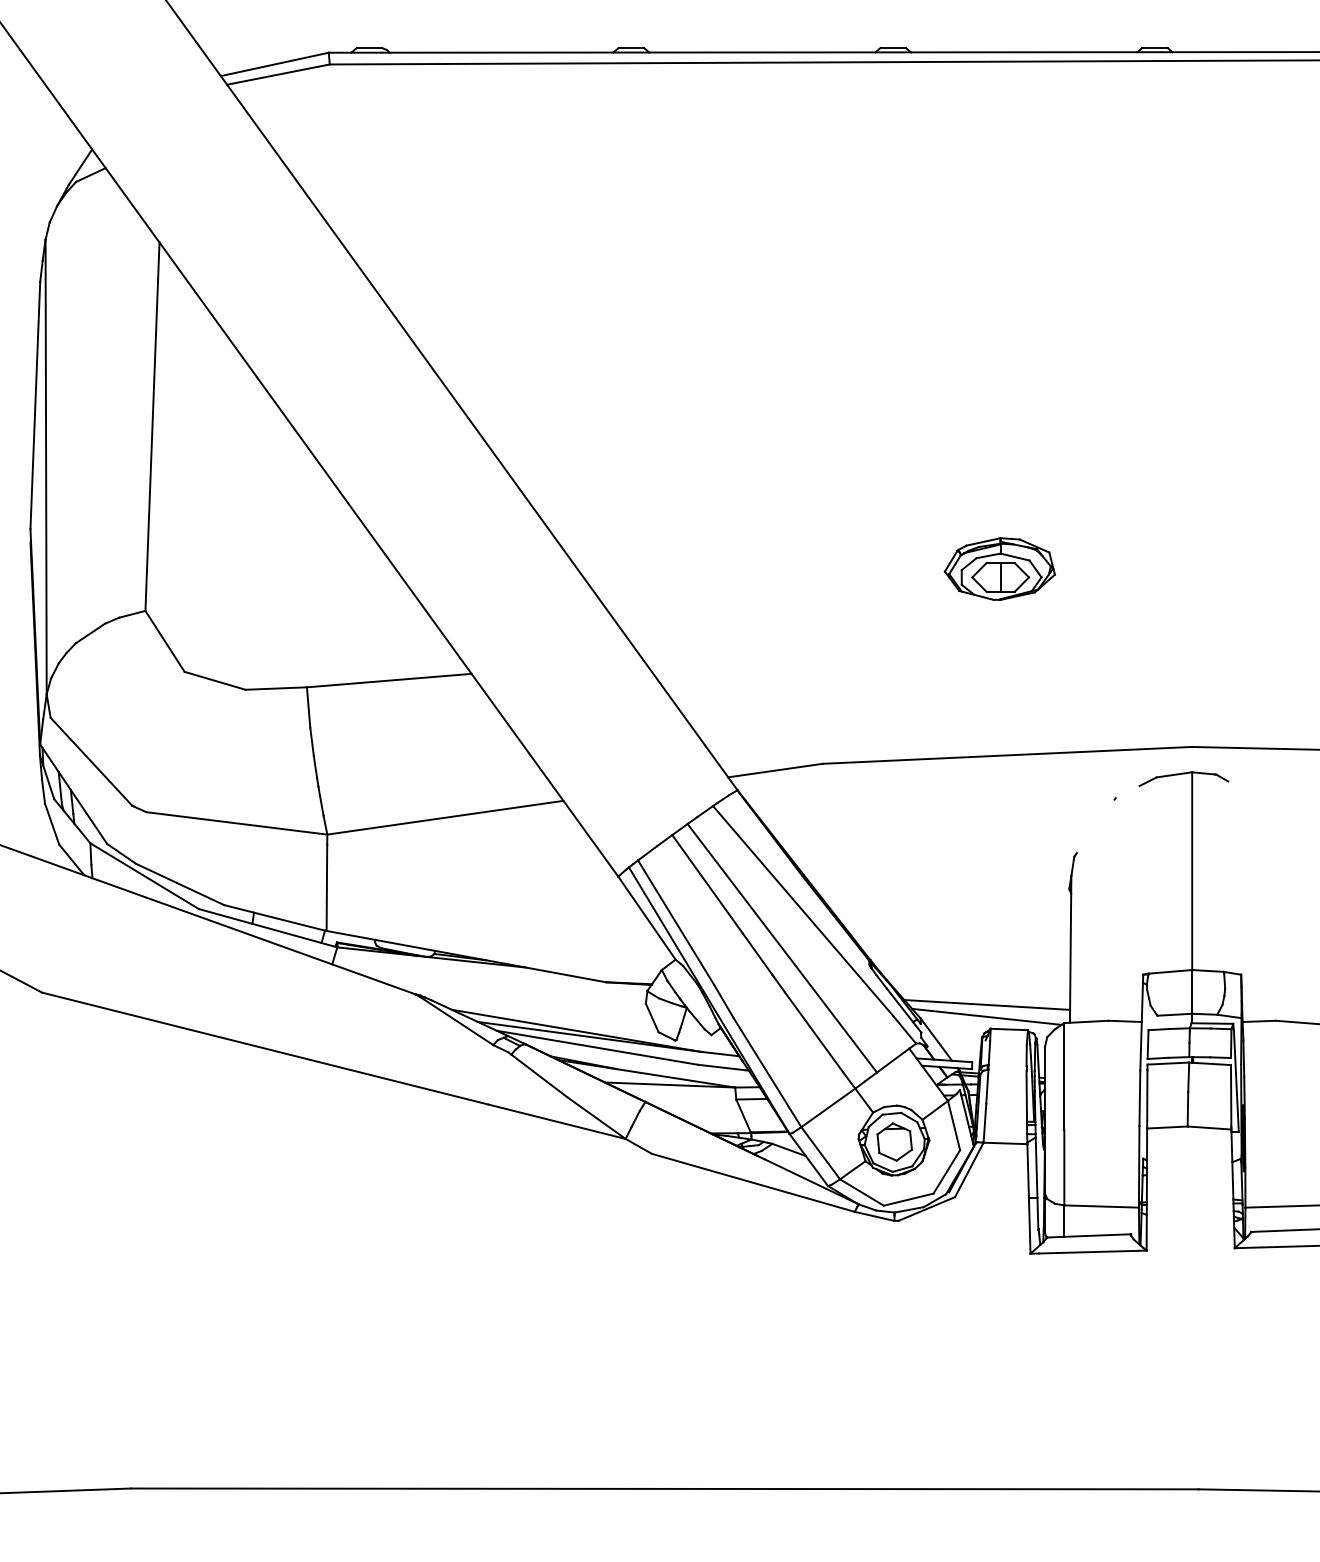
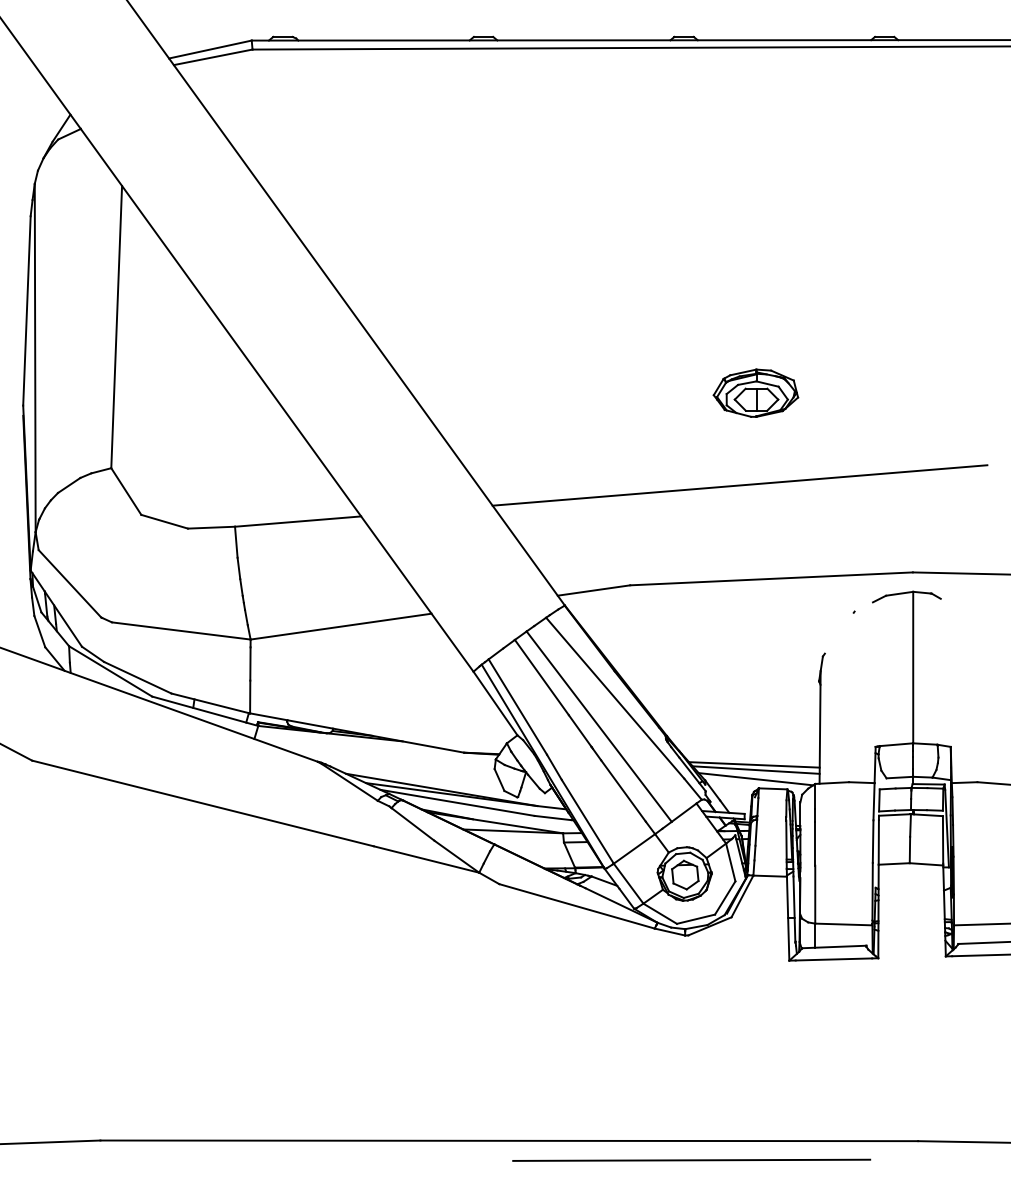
part: (999, 568) -> (755, 392), moved
line: (965, 633) -> (739, 485), added
line: (984, 997) -> (754, 764), added
line: (902, 1513) -> (691, 1159), added

